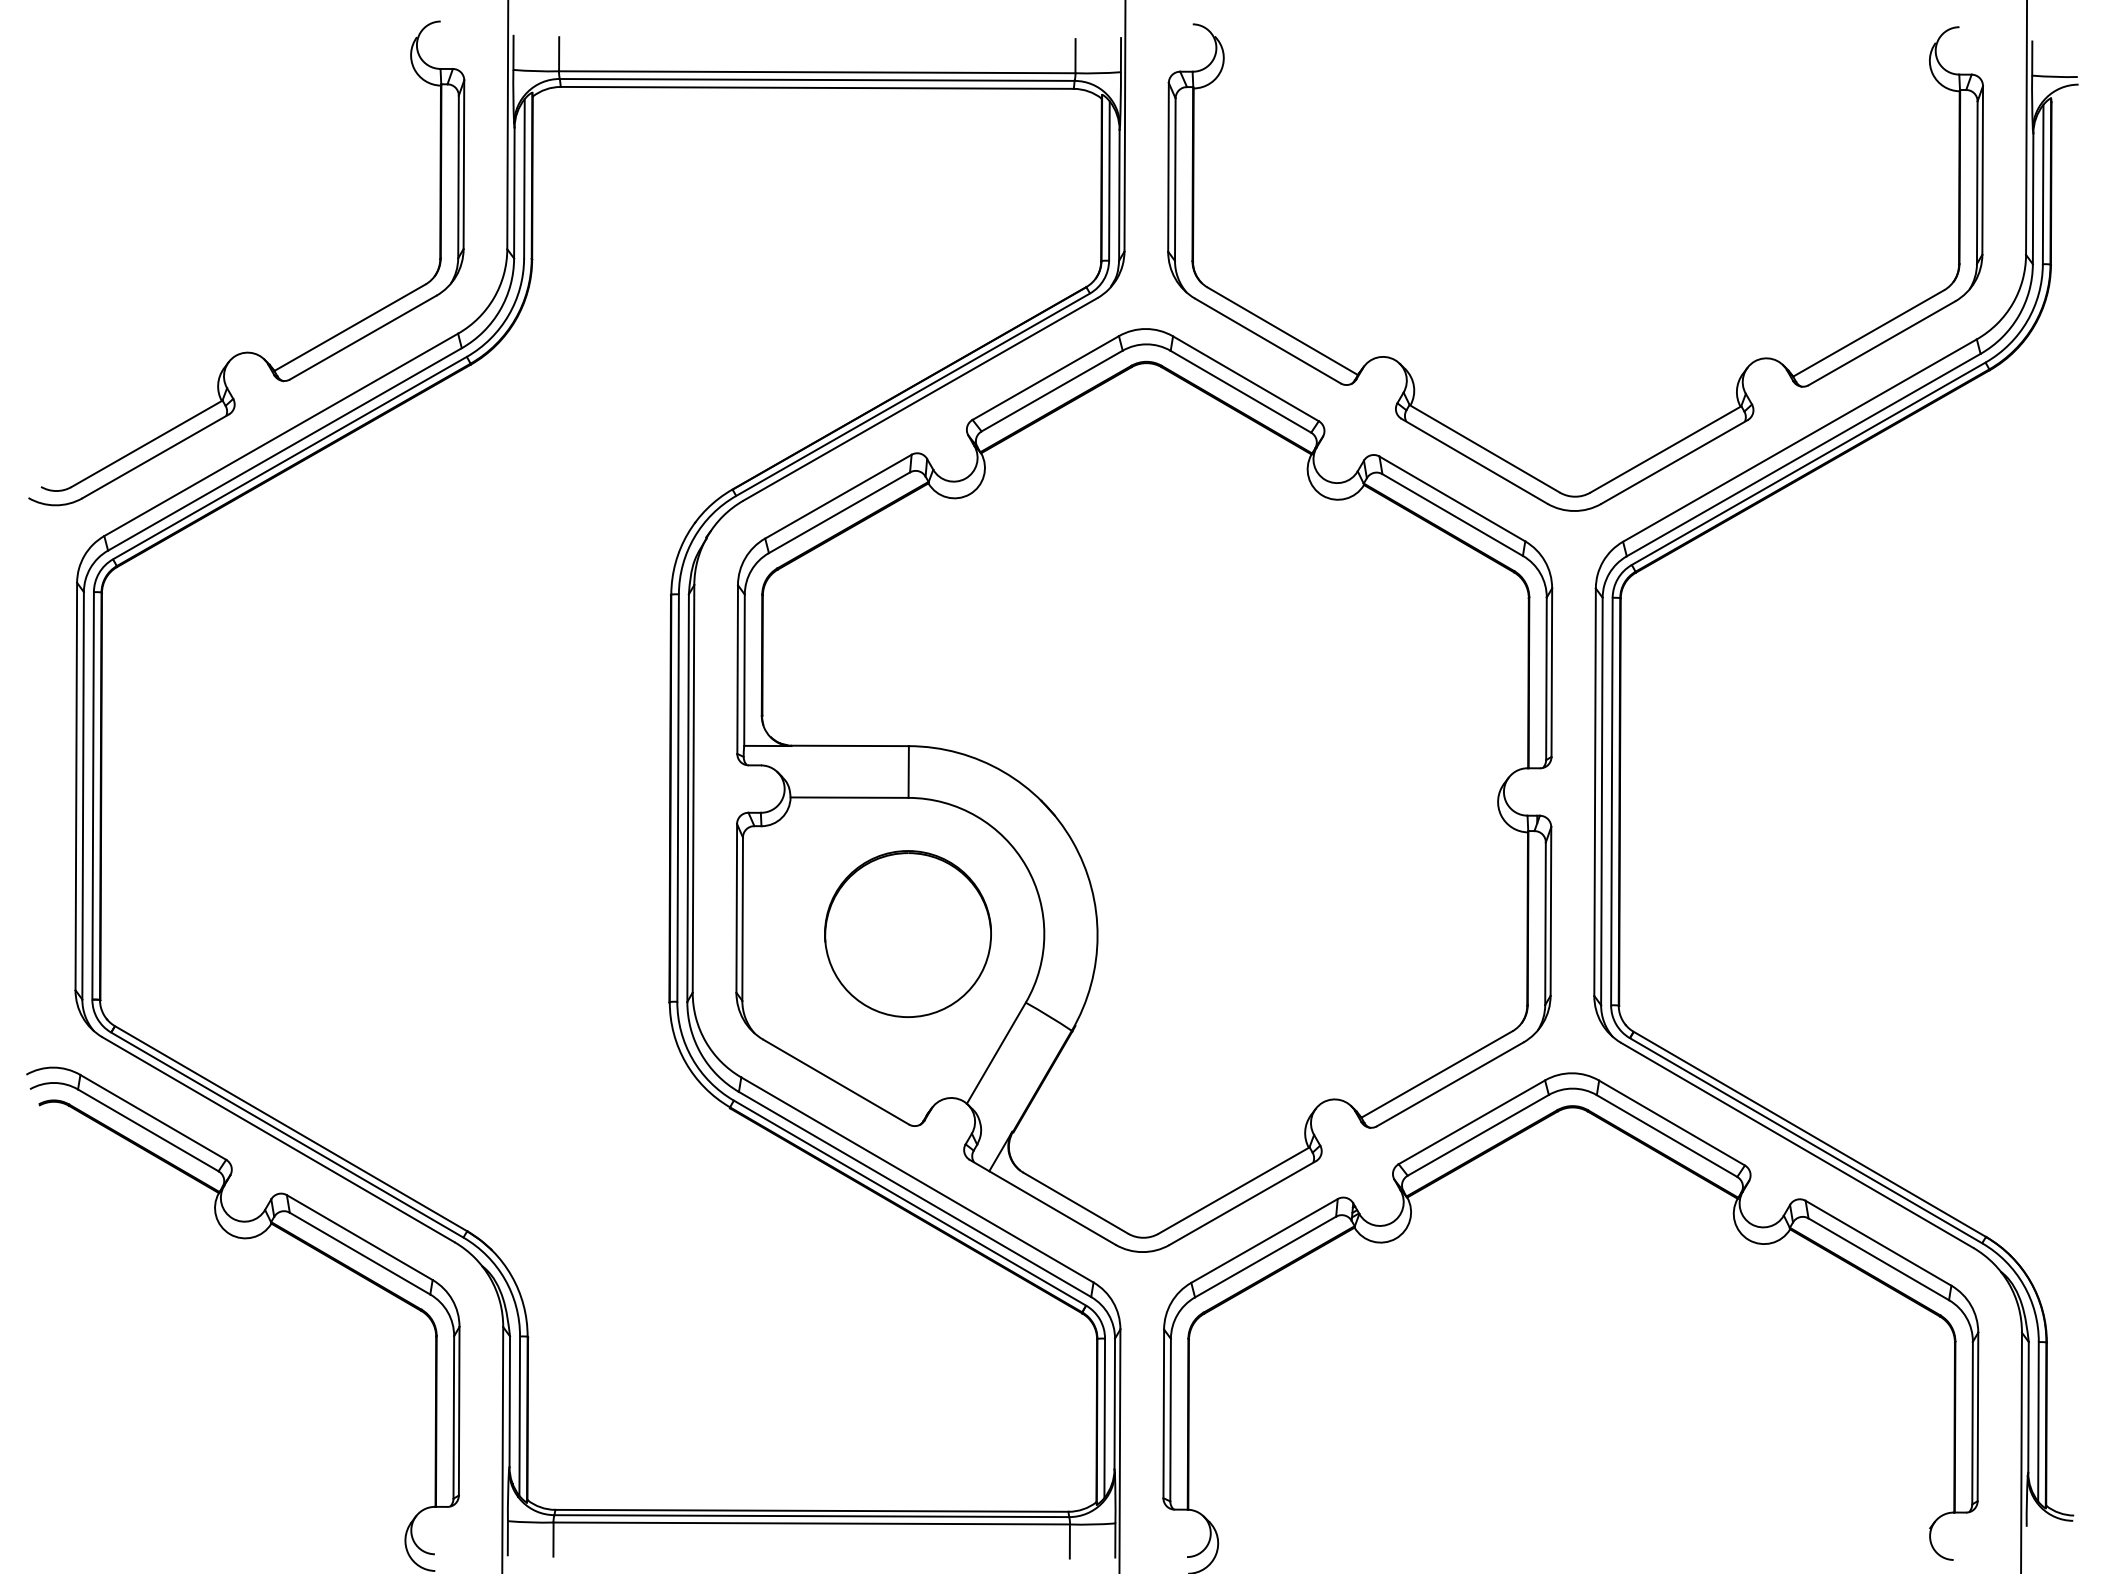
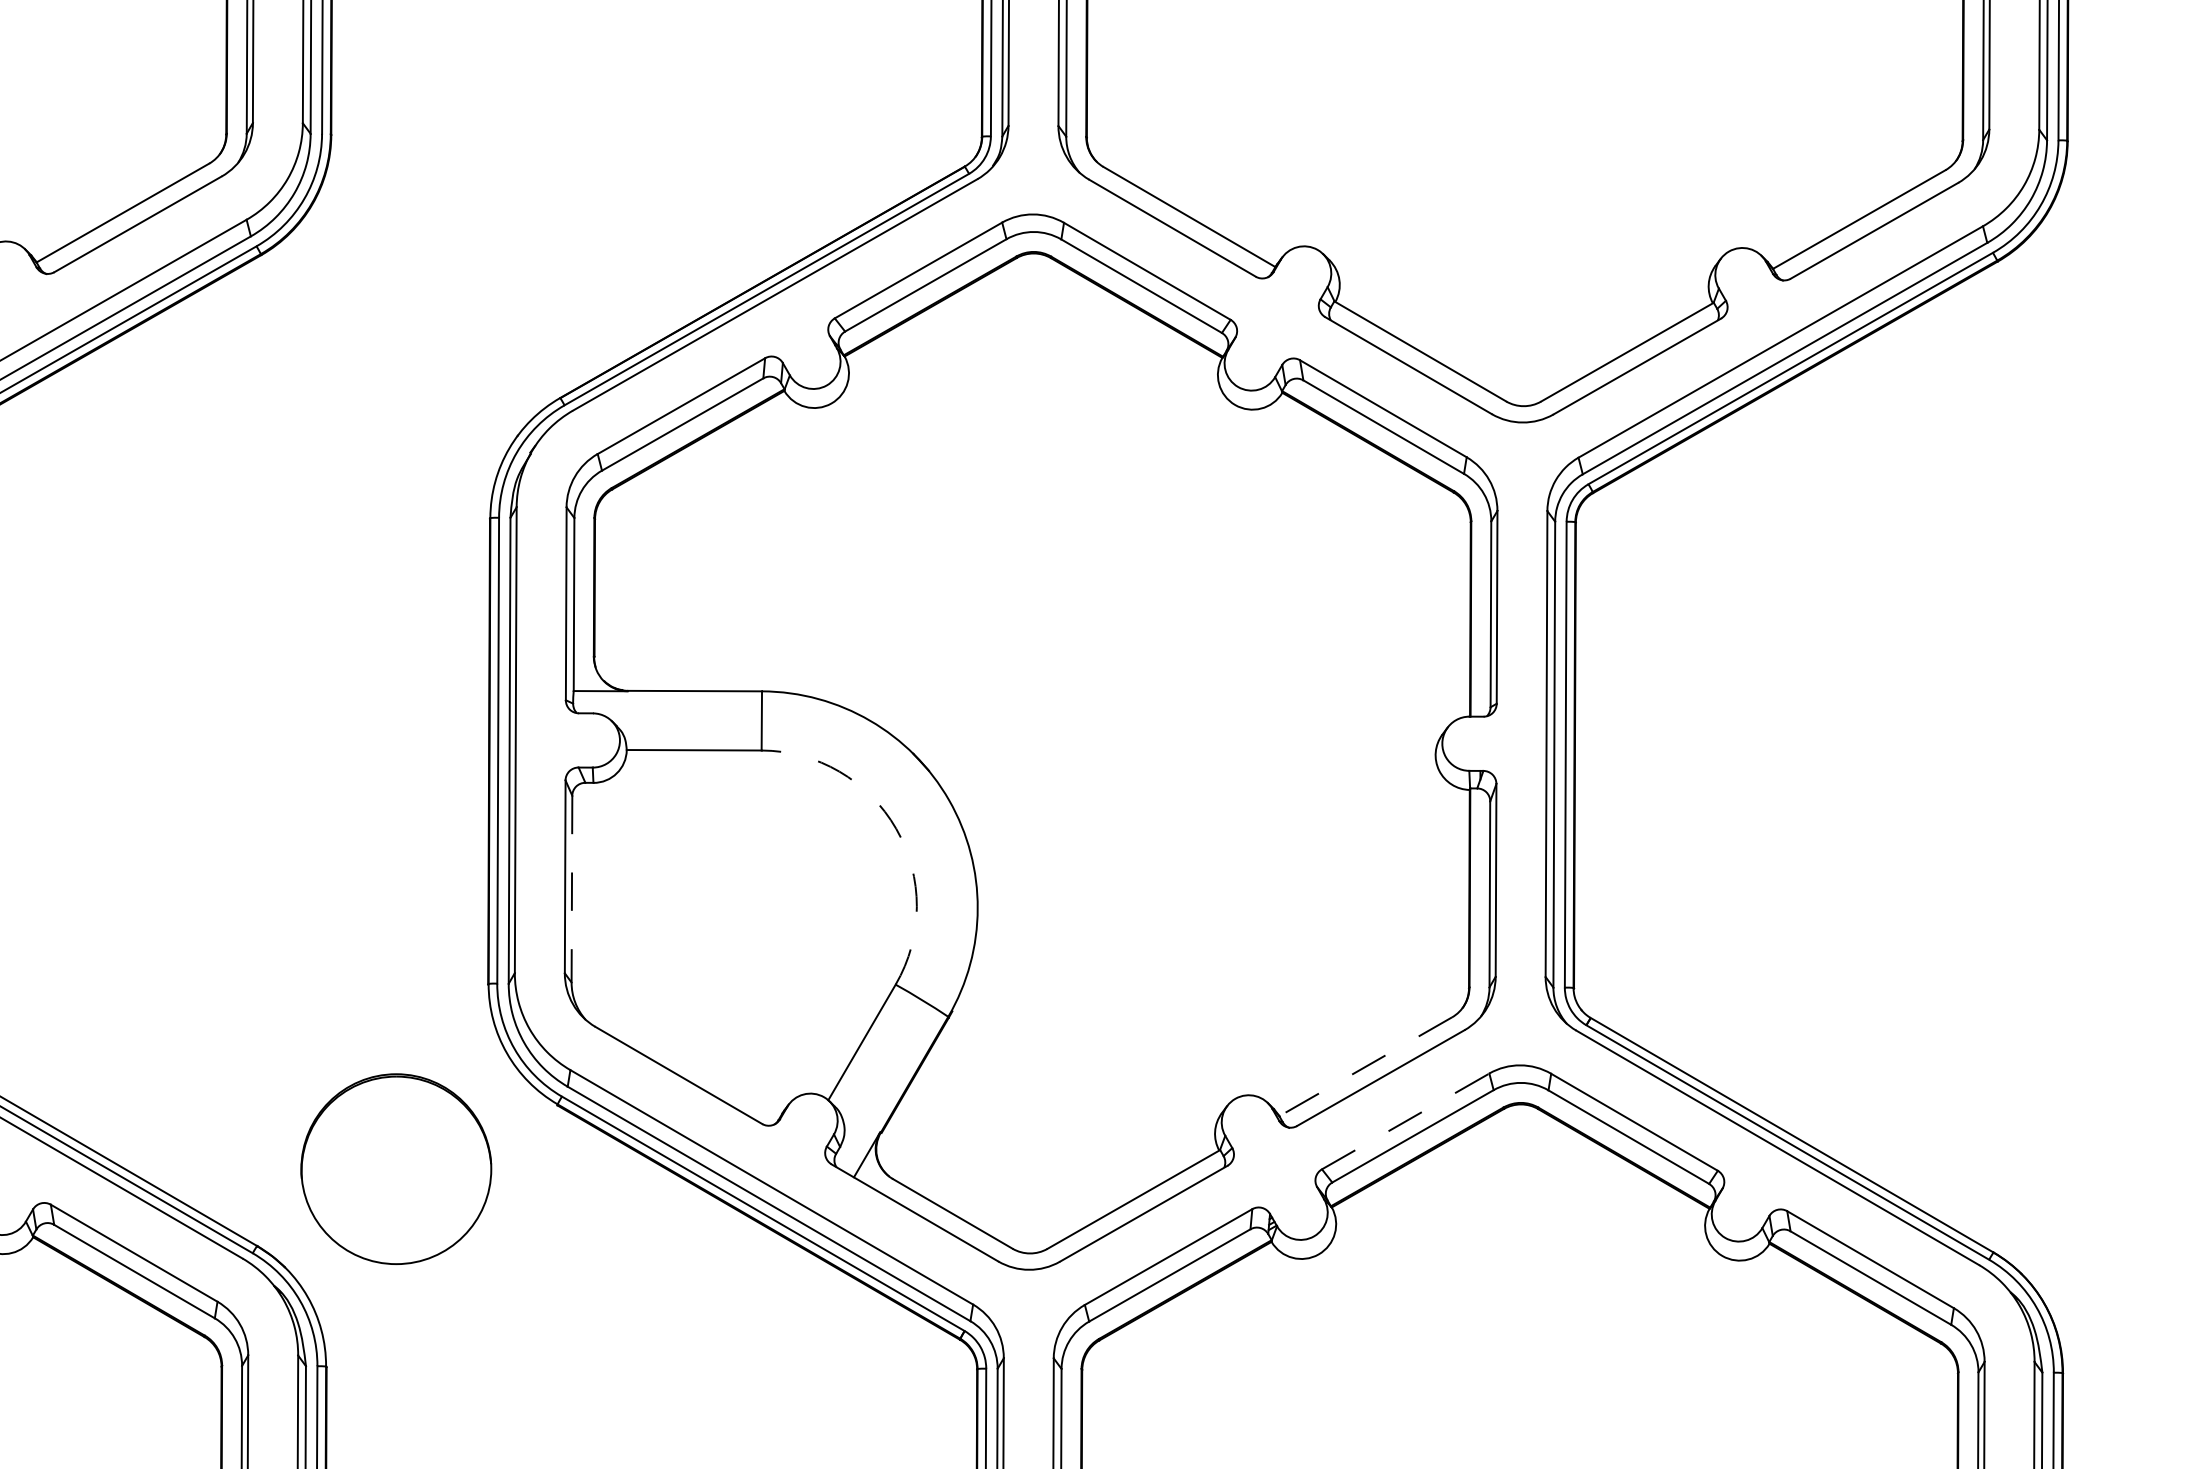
arc: (1026, 866) -> (896, 828), solid -> dashed
line: (742, 919) -> (571, 889), solid -> dashed
part: (907, 933) -> (395, 1168), moved
line: (1436, 1074) -> (1365, 1066), solid -> dashed
line: (1472, 1122) -> (1406, 1121), solid -> dashed

